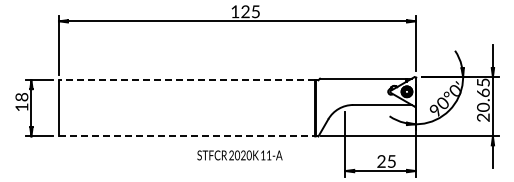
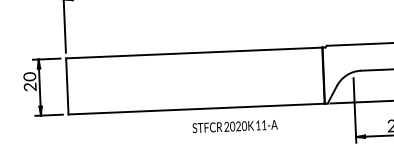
line: (186, 80) -> (193, 53), dashed -> solid
text: (21, 101) -> (29, 81), 18 -> 20
line: (187, 136) -> (196, 109), dashed -> solid
text: (239, 155) -> (234, 126), moved

